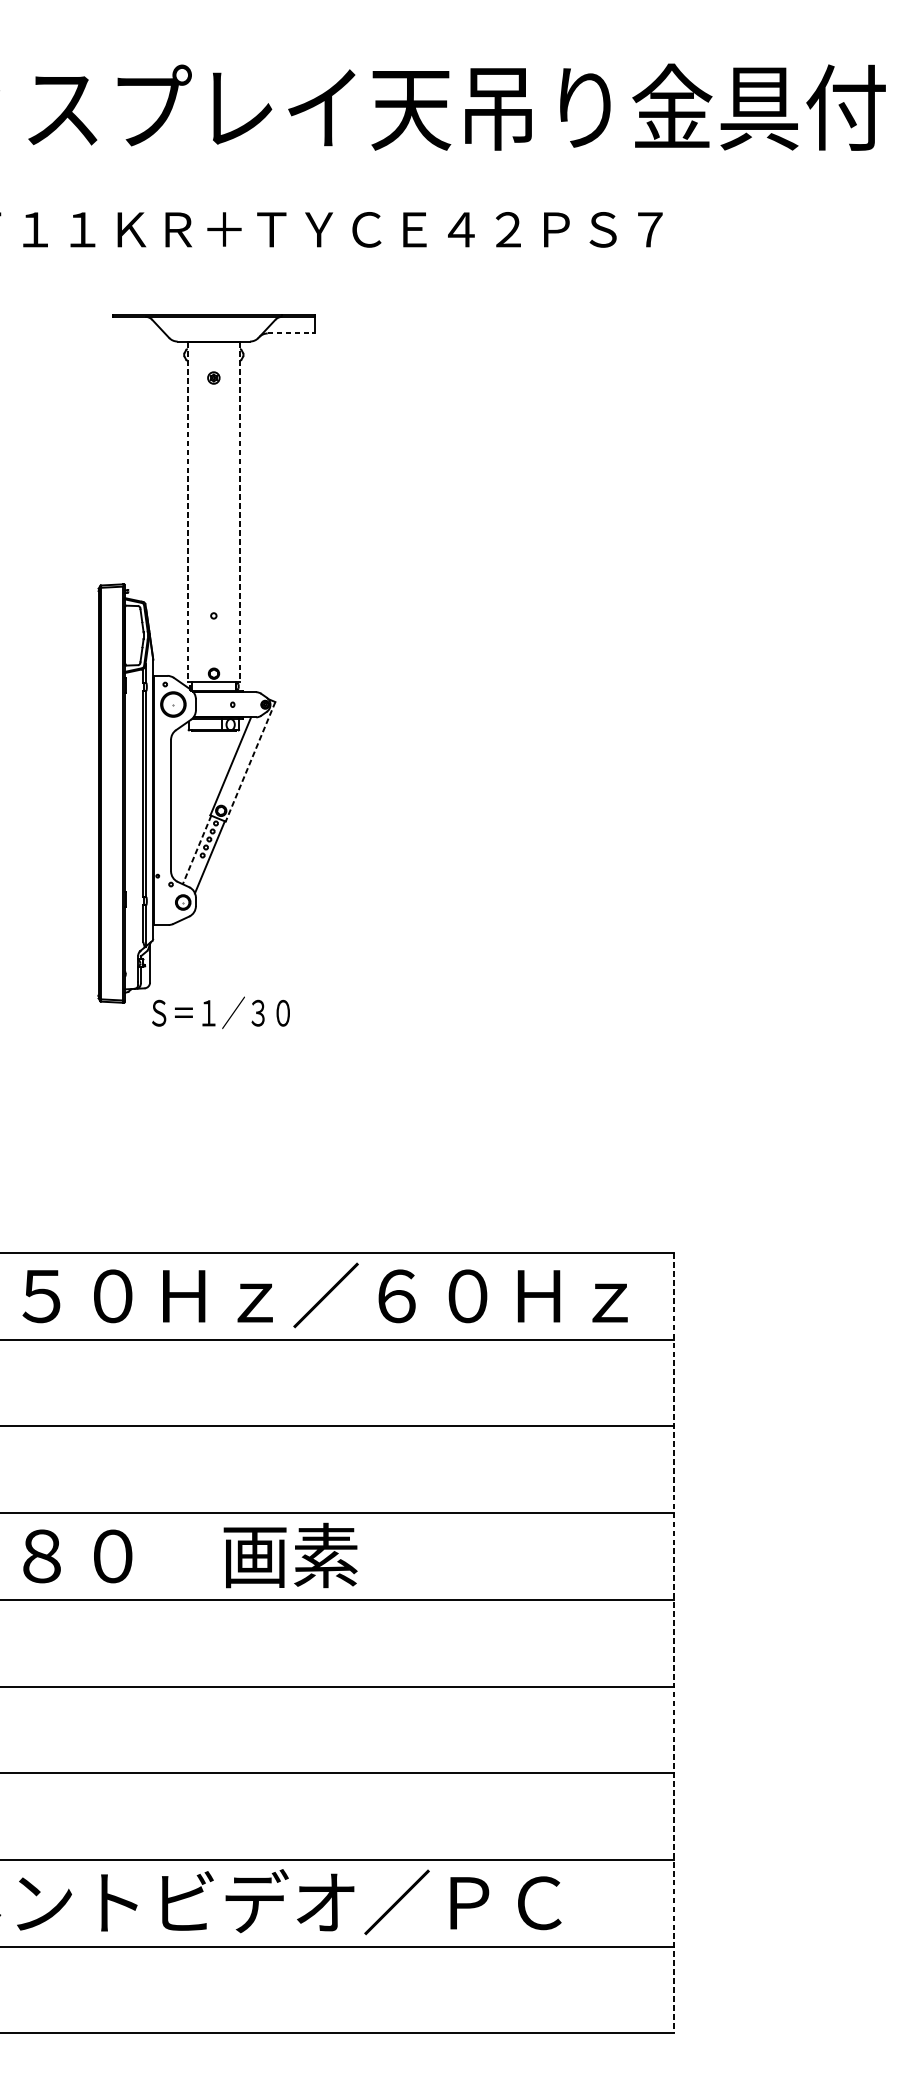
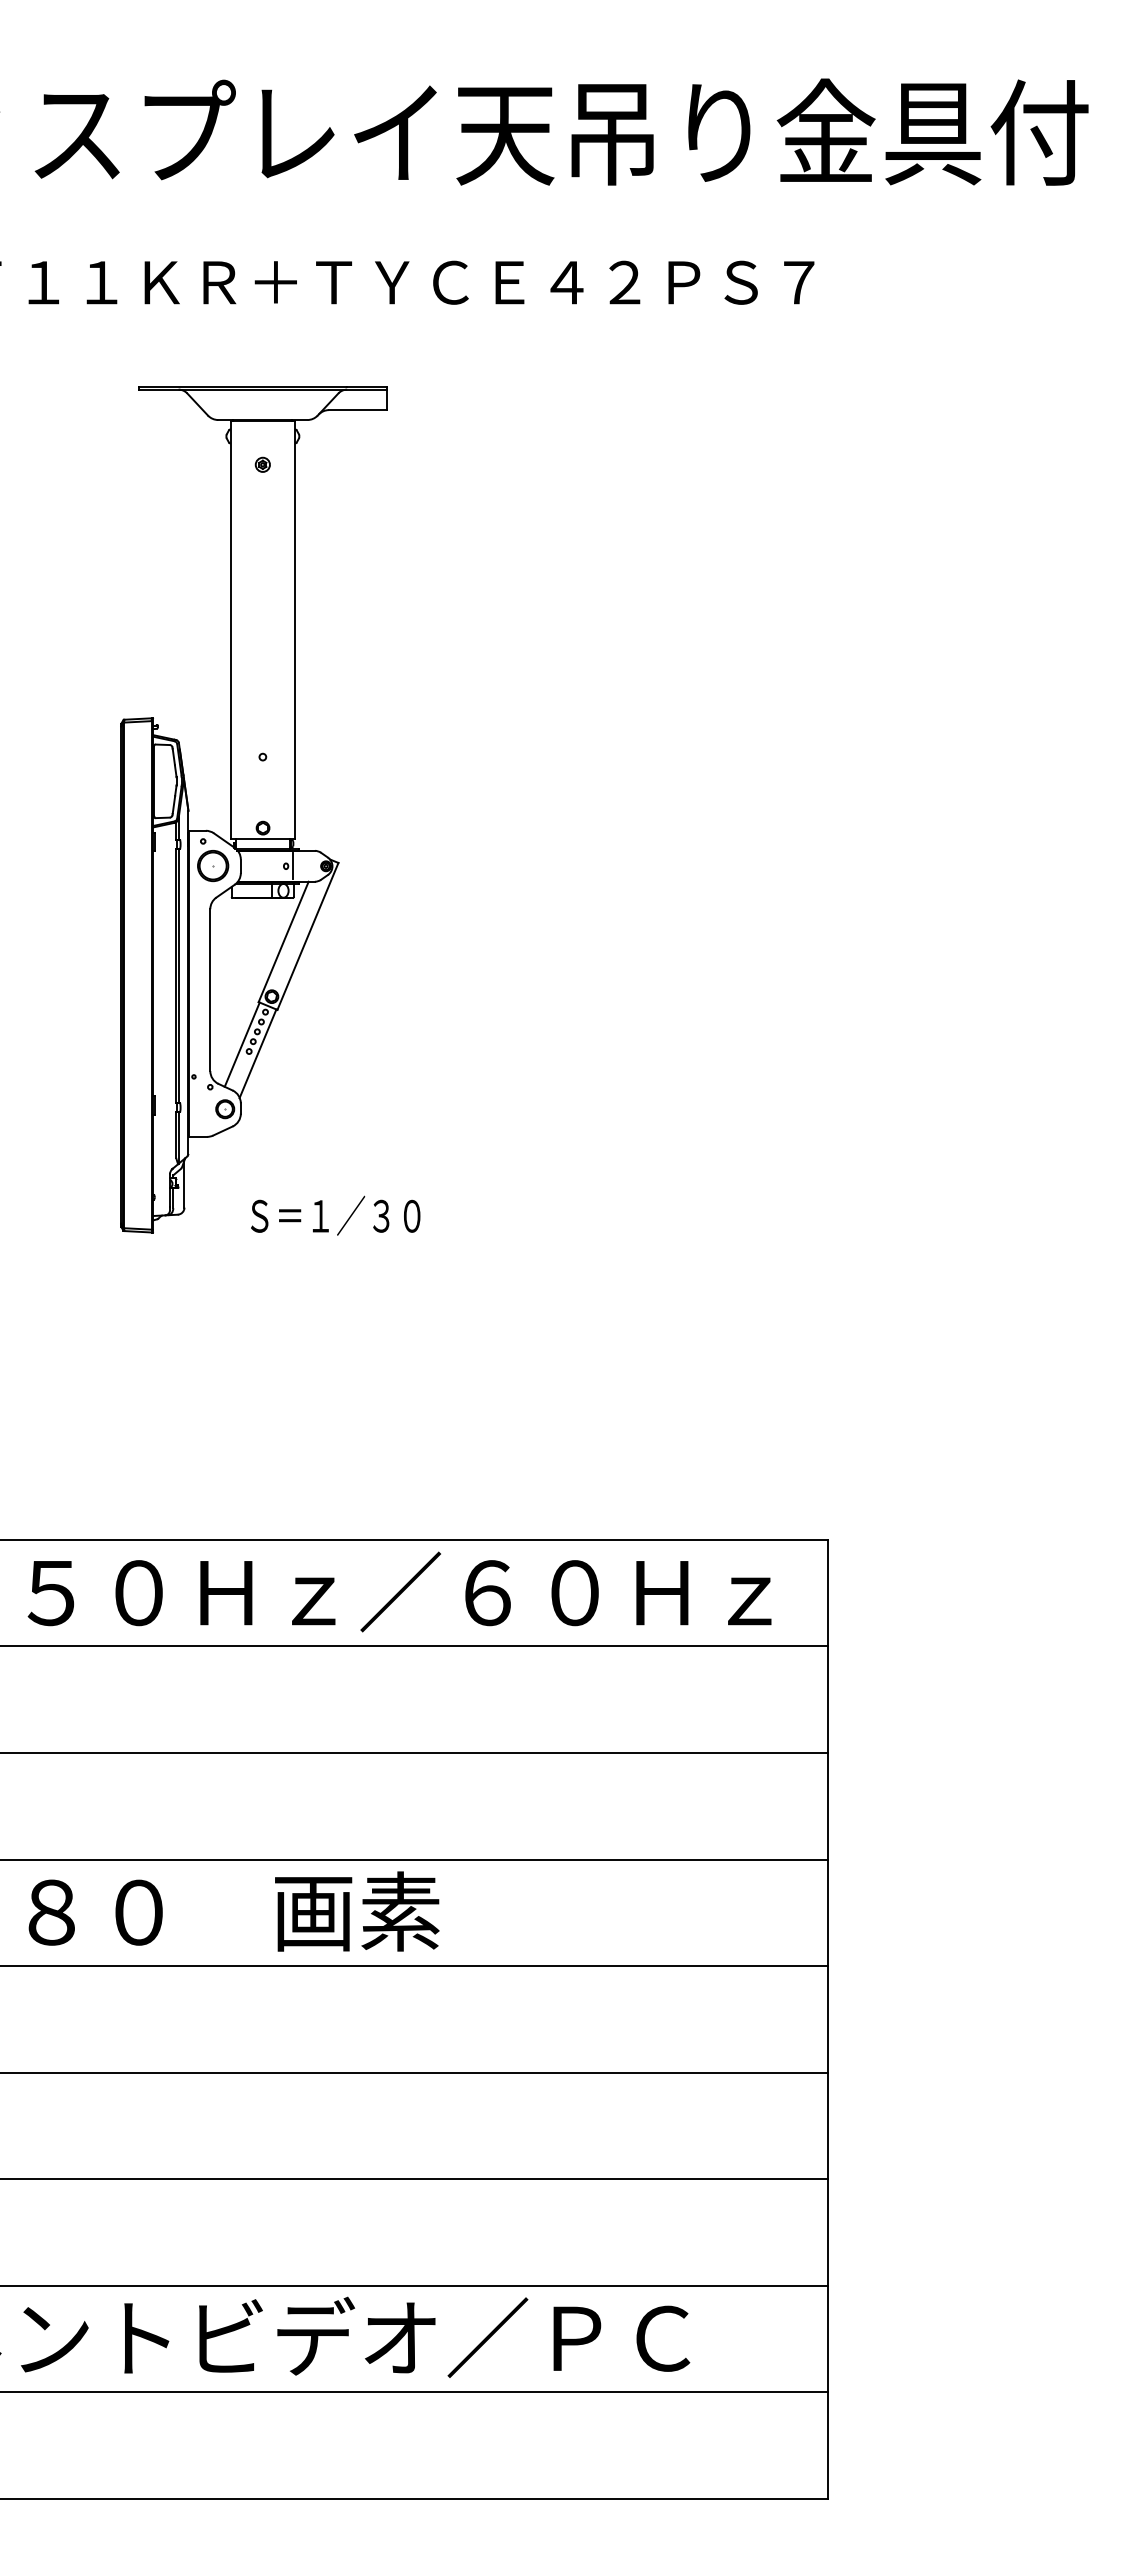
line: (291, 333) -> (358, 410), dashed -> solid
line: (188, 512) -> (231, 629), dashed -> solid
line: (239, 512) -> (294, 629), dashed -> solid
line: (238, 704) -> (293, 866), added
line: (250, 761) -> (307, 936), dashed -> solid
line: (197, 849) -> (242, 1044), dashed -> solid
text: (220, 1012) -> (335, 1215), moved
line: (674, 1643) -> (828, 2019), dashed -> solid

